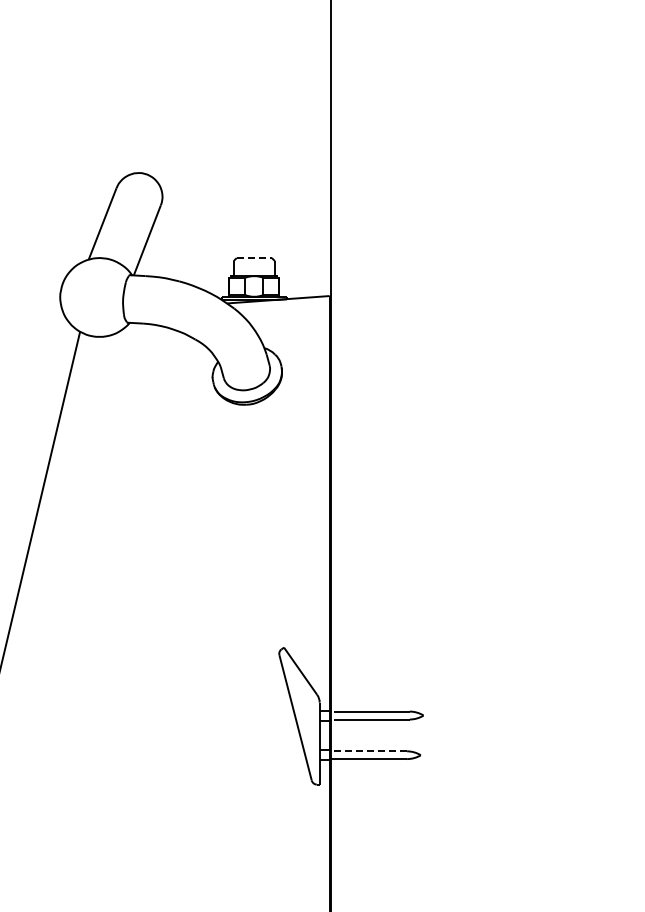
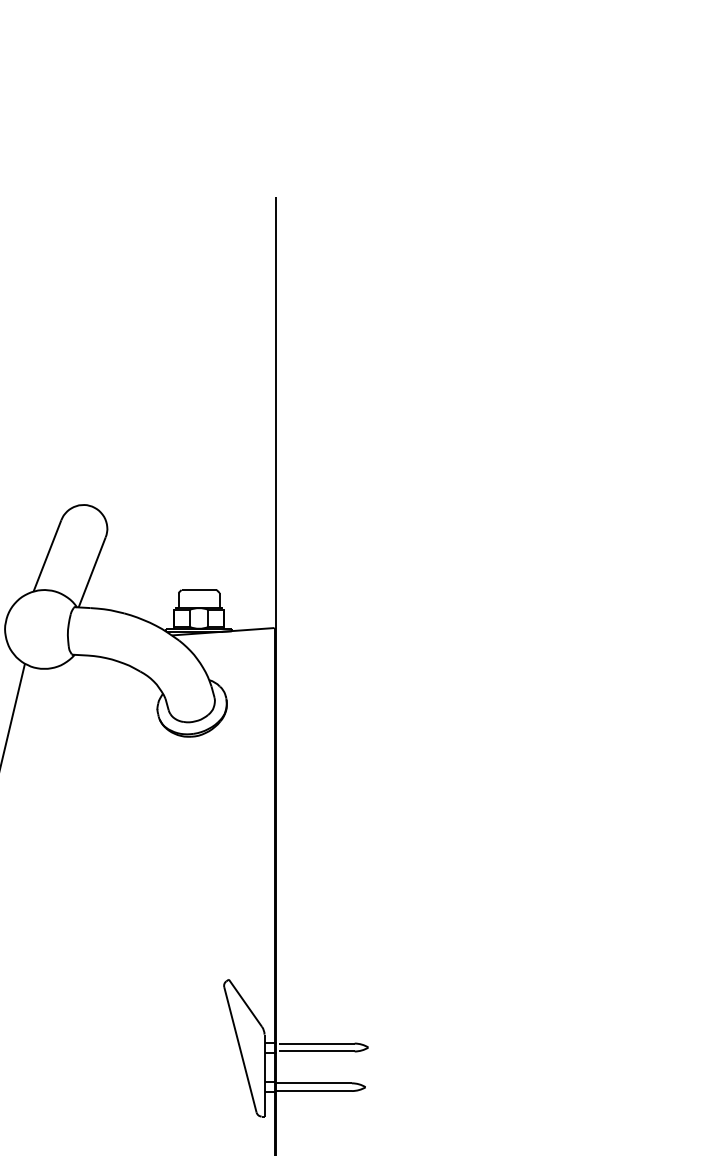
line: (254, 258) -> (199, 590), dashed -> solid
line: (369, 751) -> (314, 1083), dashed -> solid

